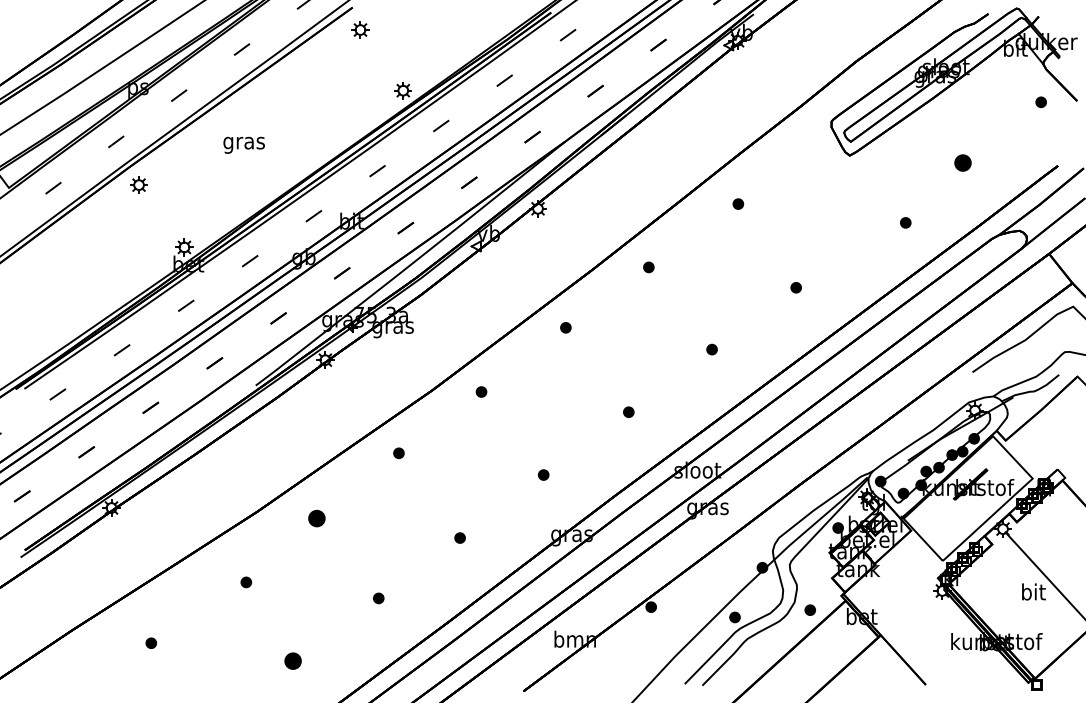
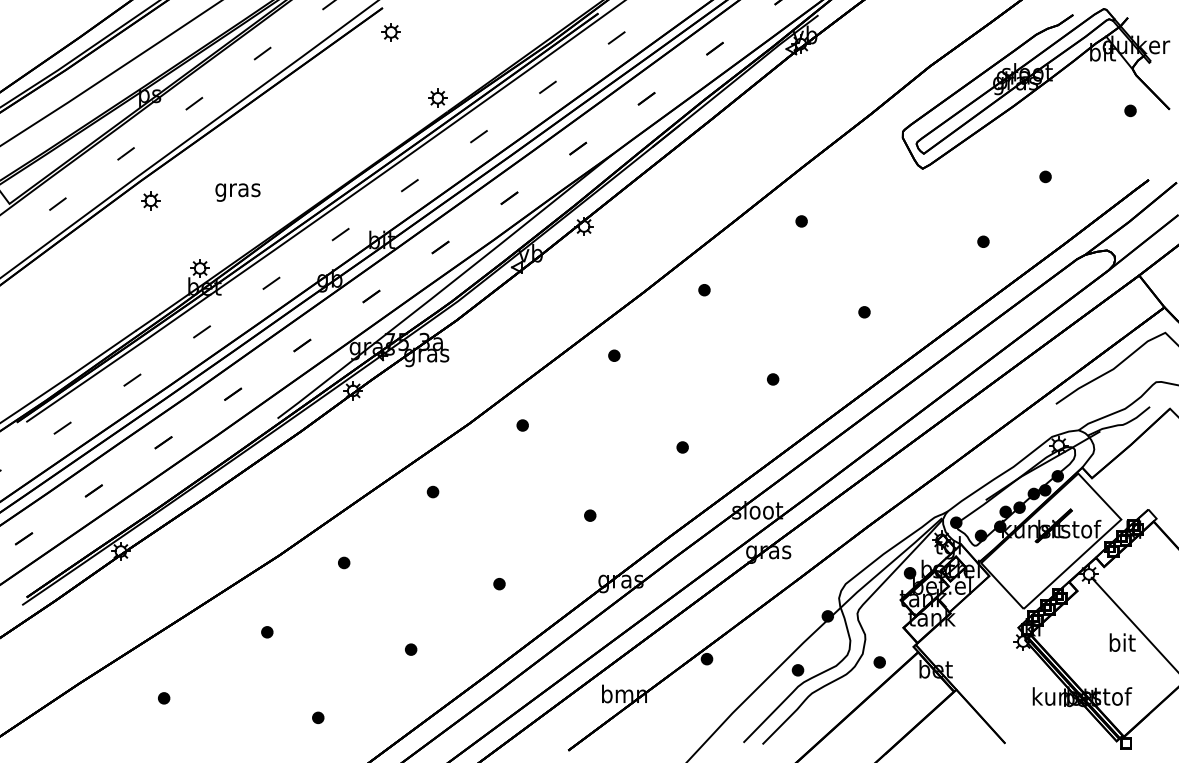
text: (243, 145) -> (237, 192), moved
part: (962, 162) -> (1045, 176), size x0.62
part: (317, 518) -> (344, 562), size x0.62
part: (293, 660) -> (318, 717), size x0.62

